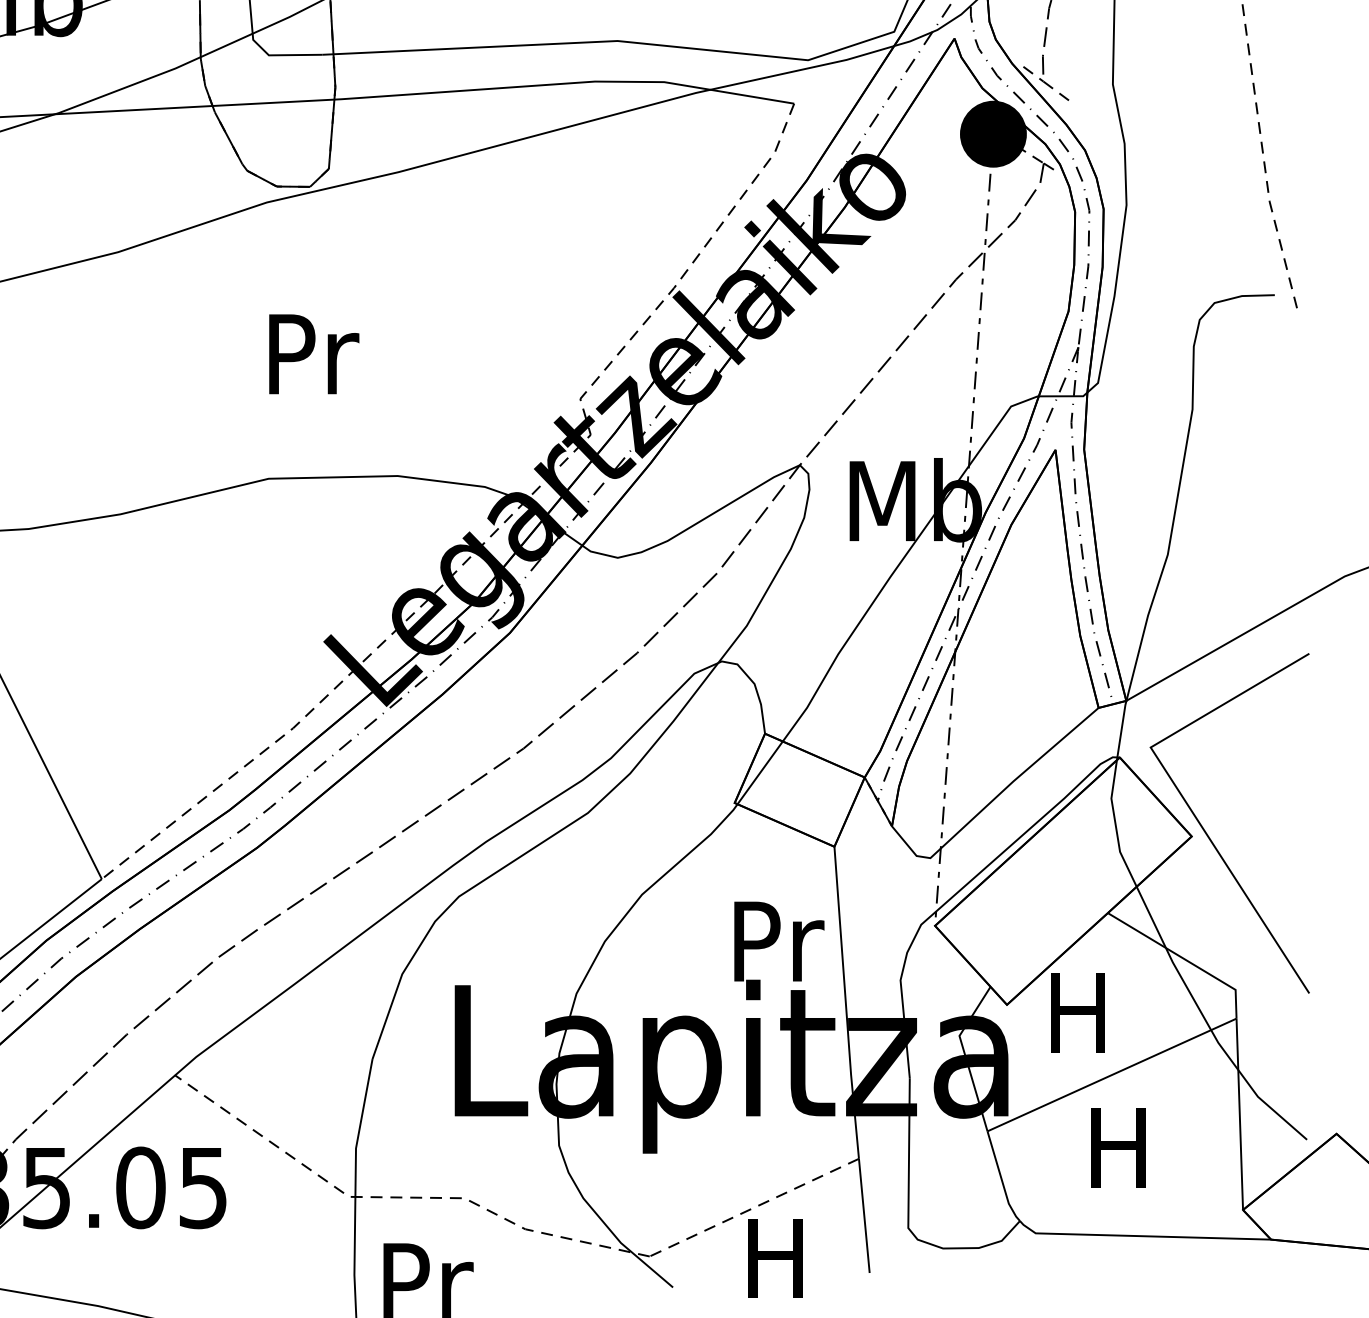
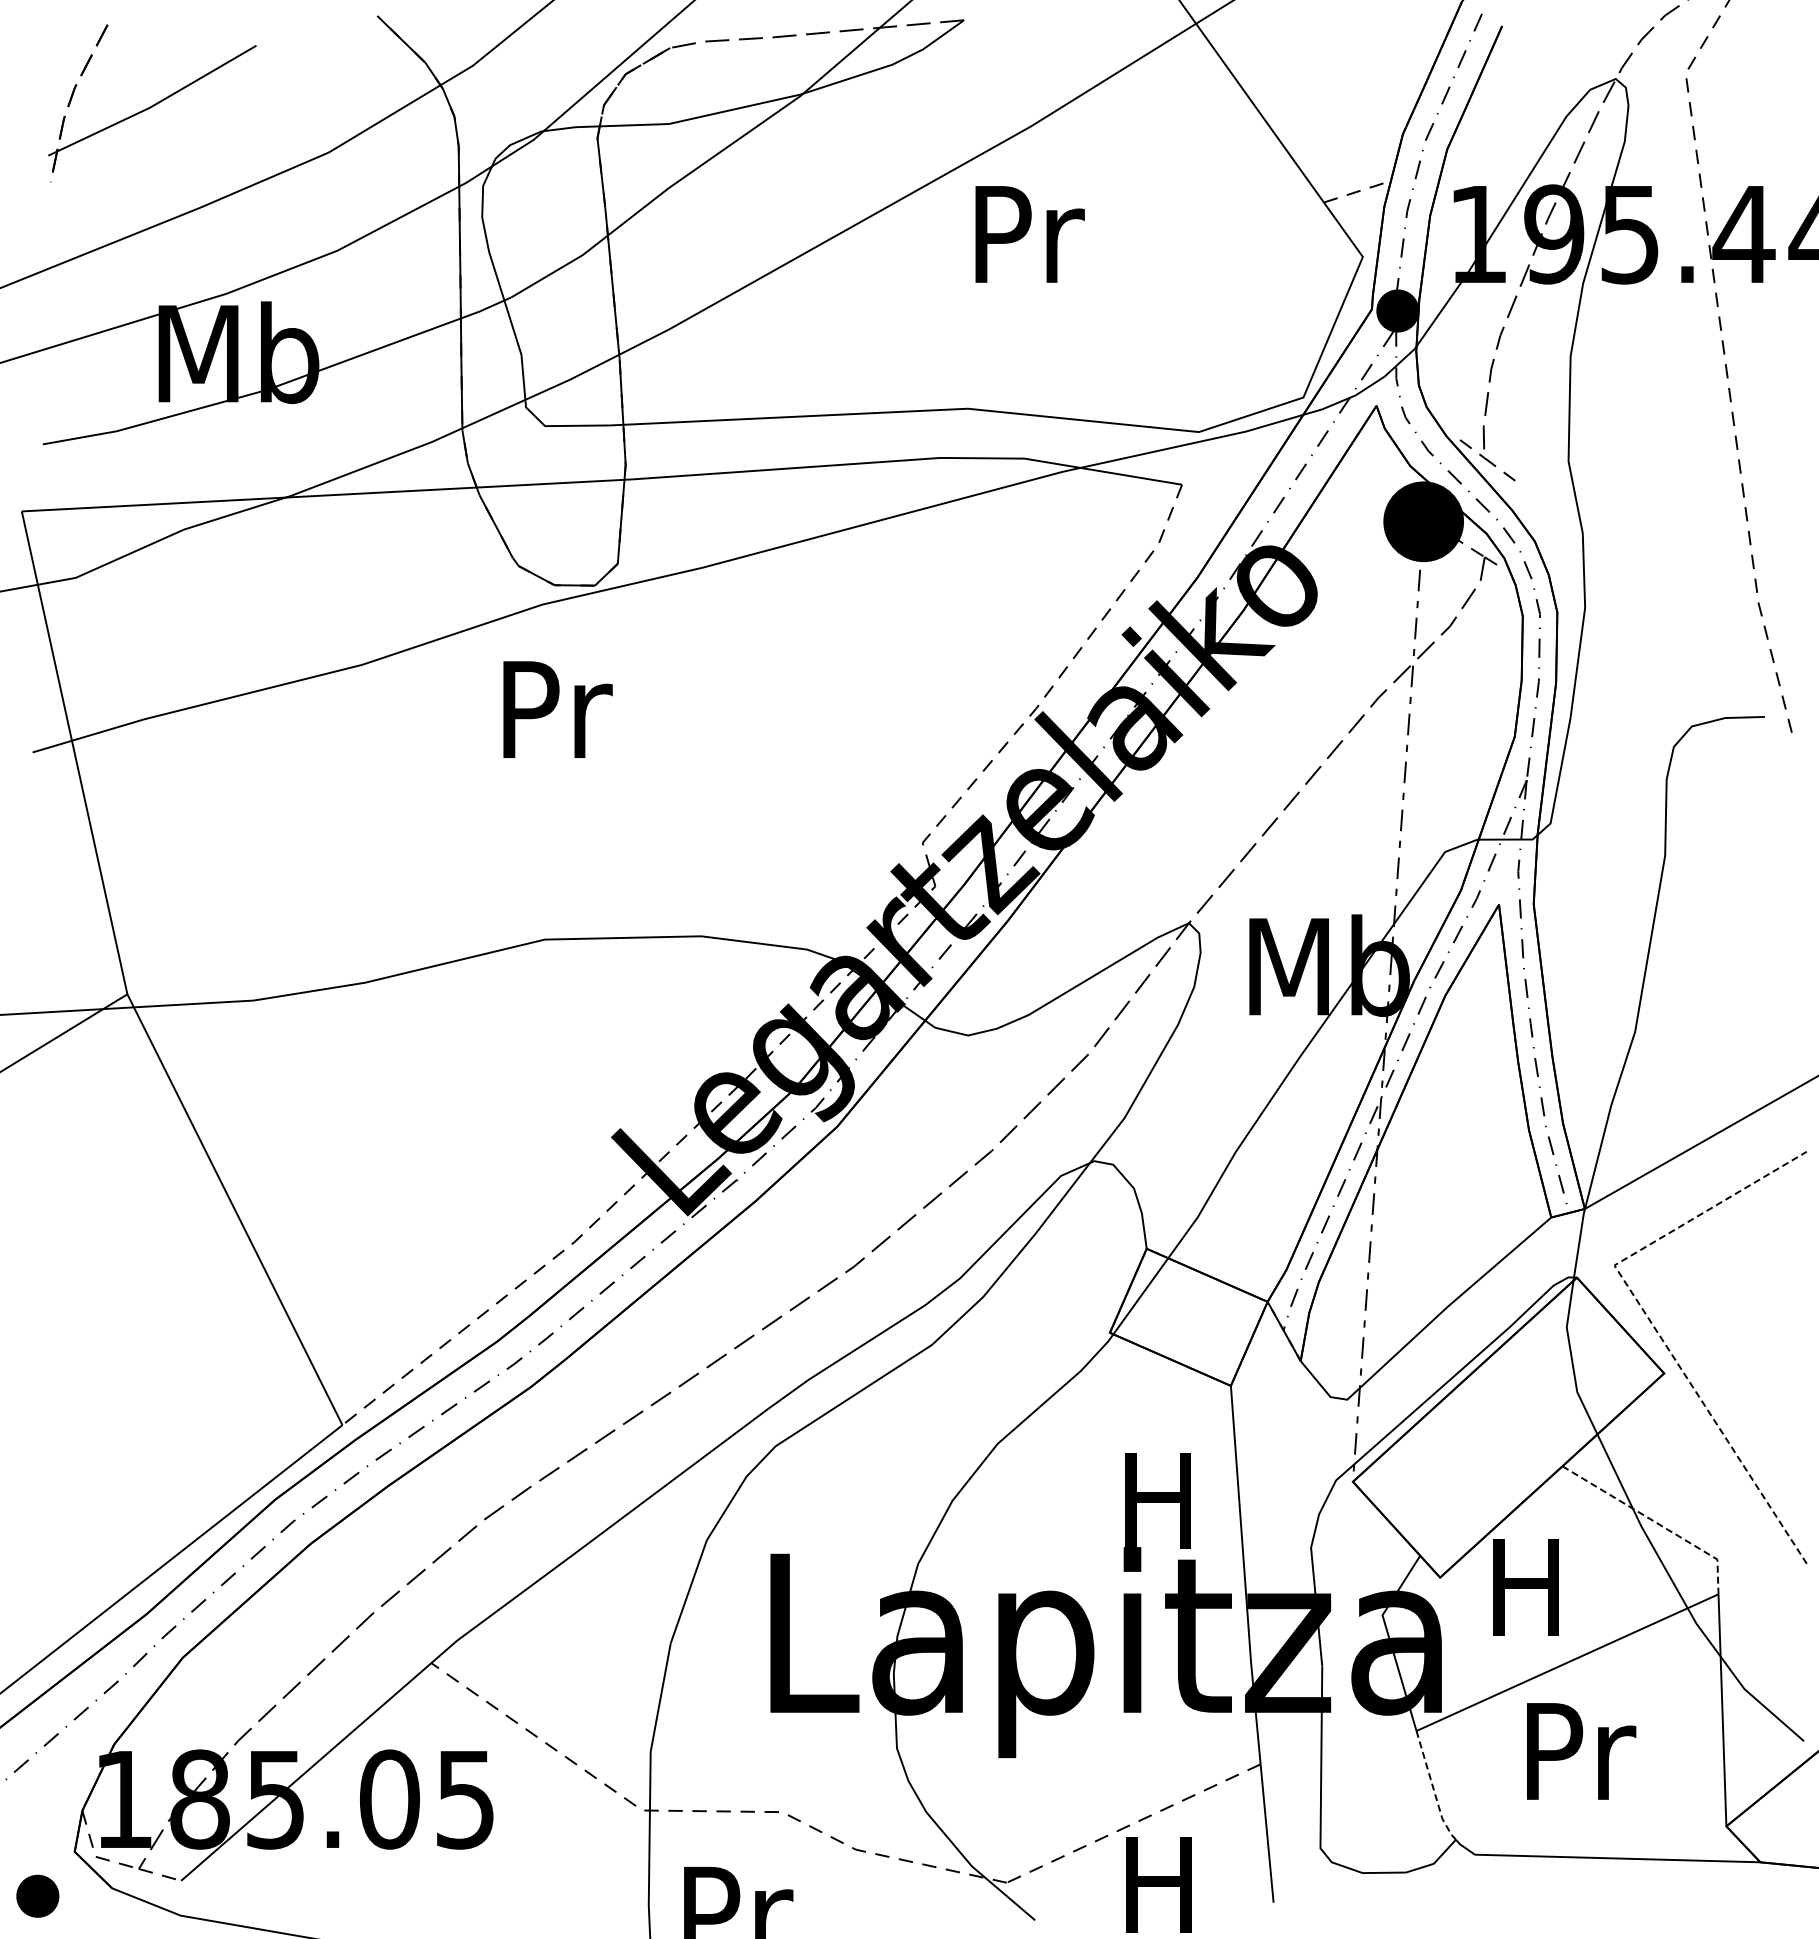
text: (313, 354) -> (557, 709), moved
line: (1179, 792) -> (1649, 1320), solid -> dashed
text: (778, 941) -> (1163, 1500), Pr -> H
line: (1184, 959) -> (1655, 1522), solid -> dashed
text: (1123, 1148) -> (1581, 1751), H -> Pr
line: (1001, 1178) -> (1433, 1788), solid -> dashed

